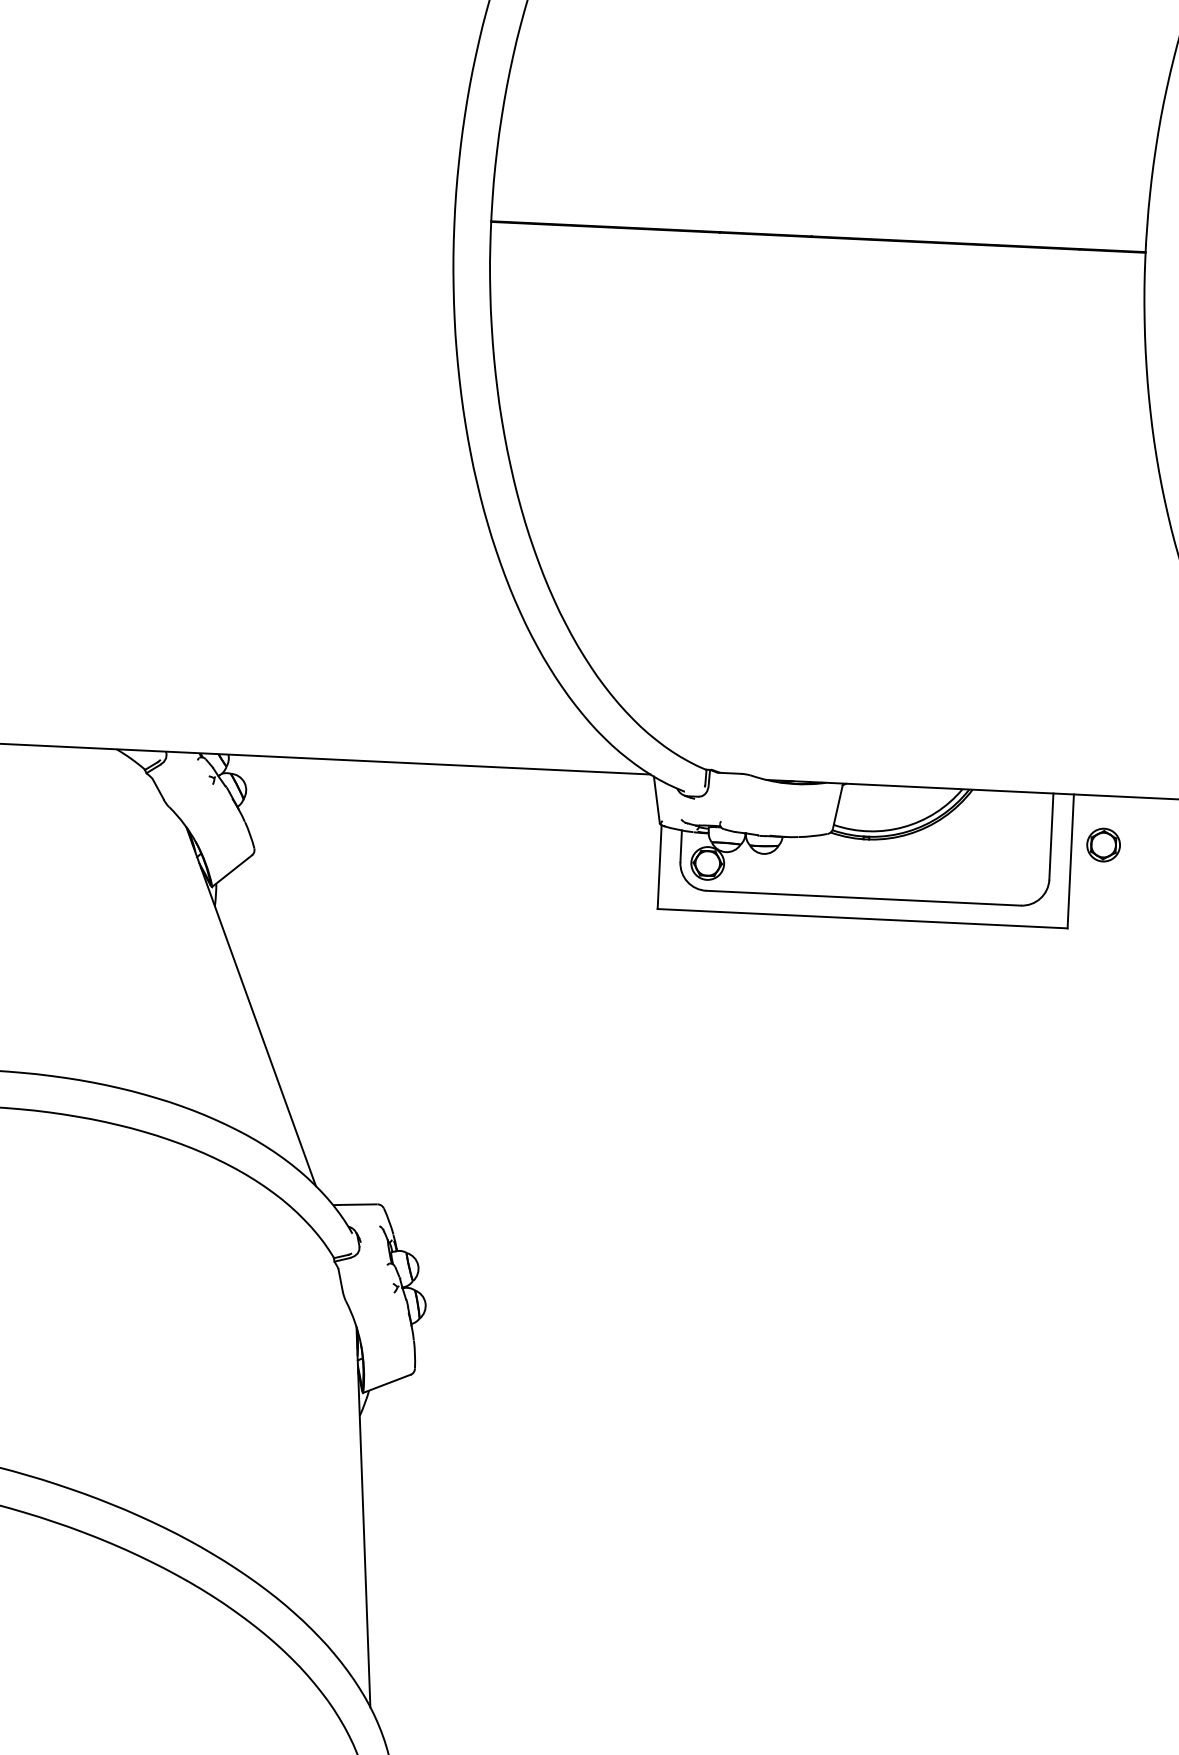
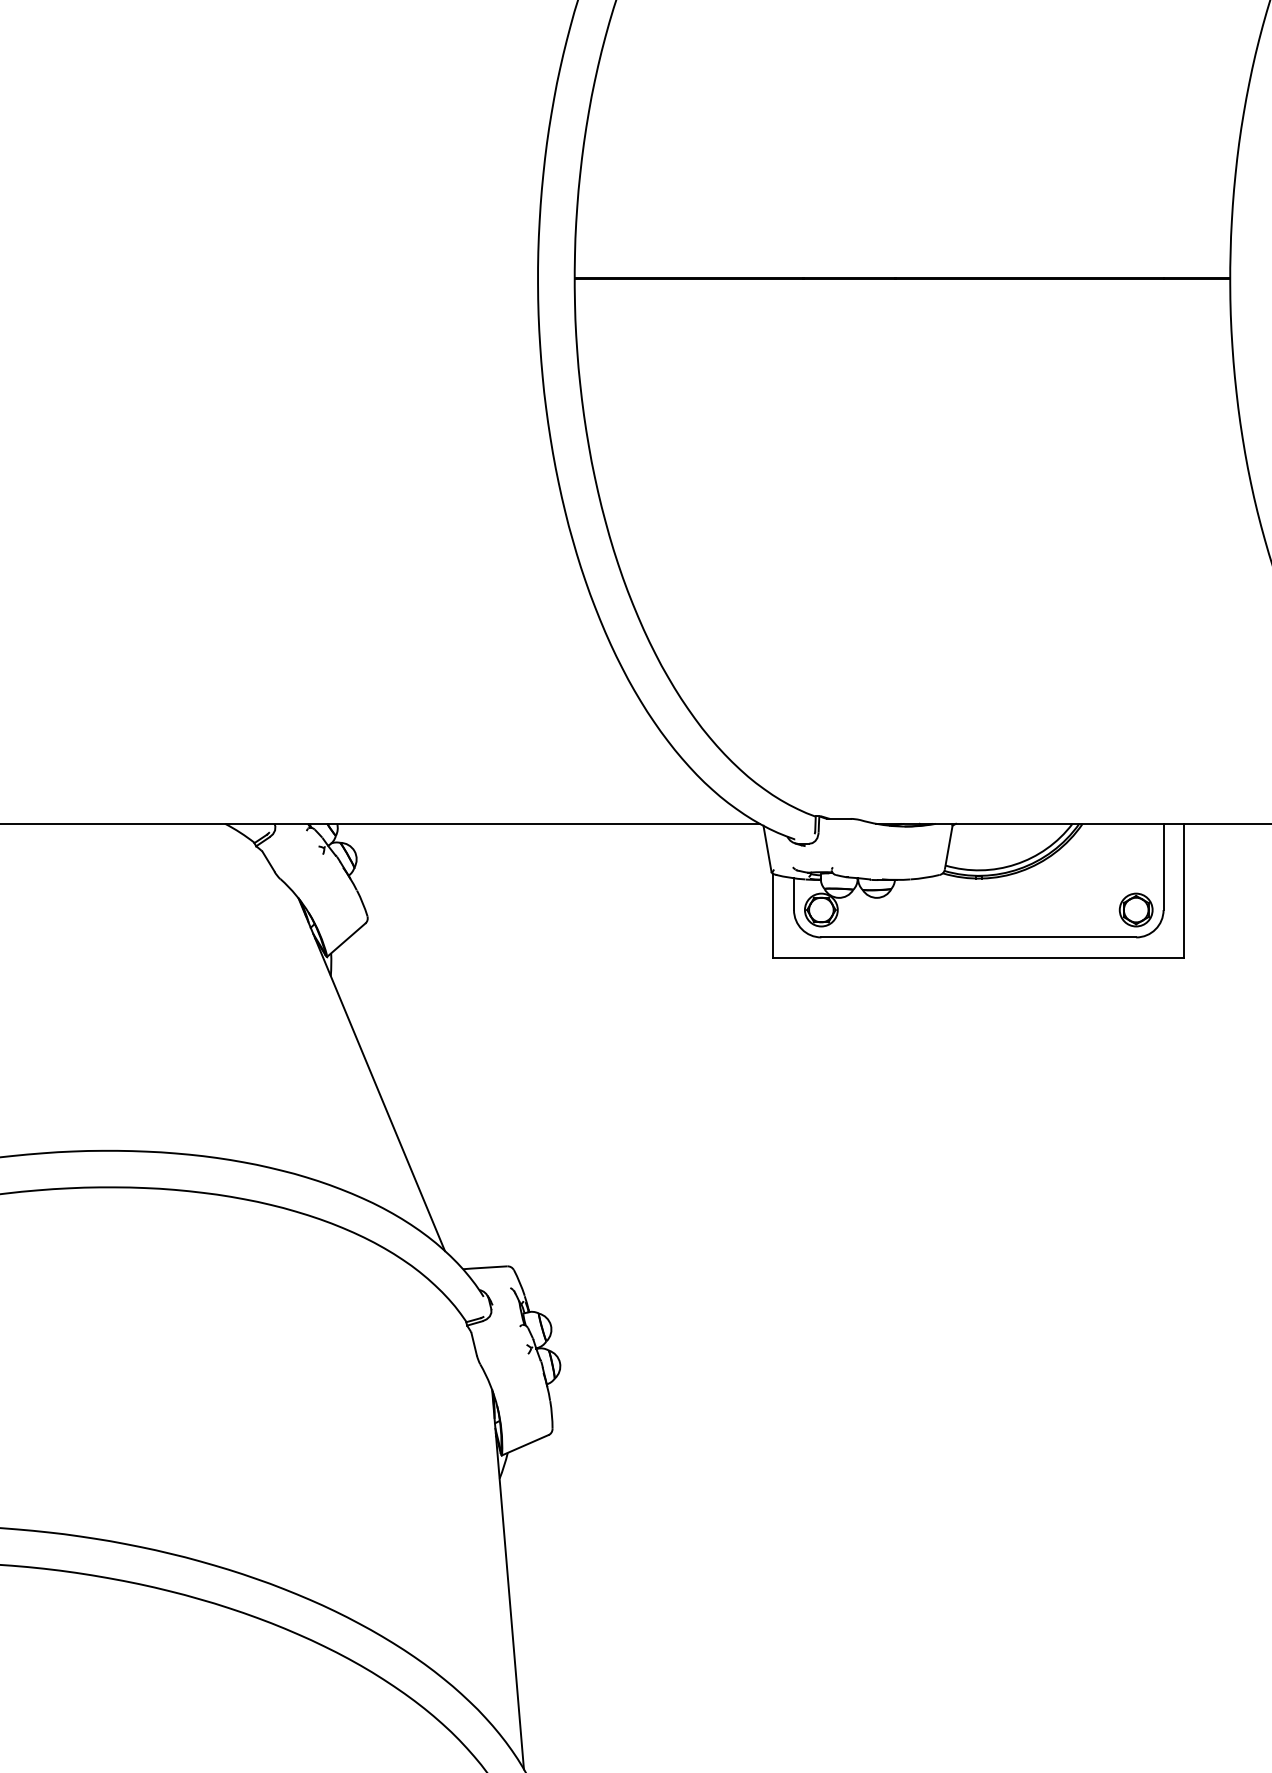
part: (1102, 844) -> (1135, 909), moved

